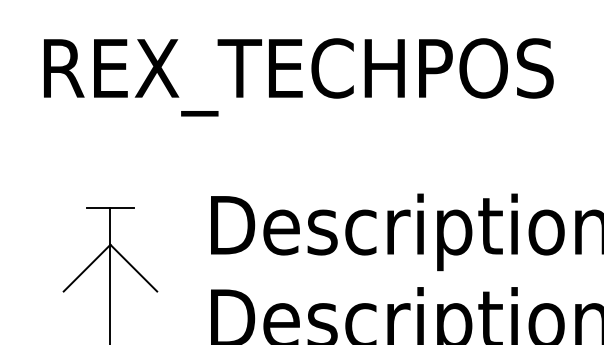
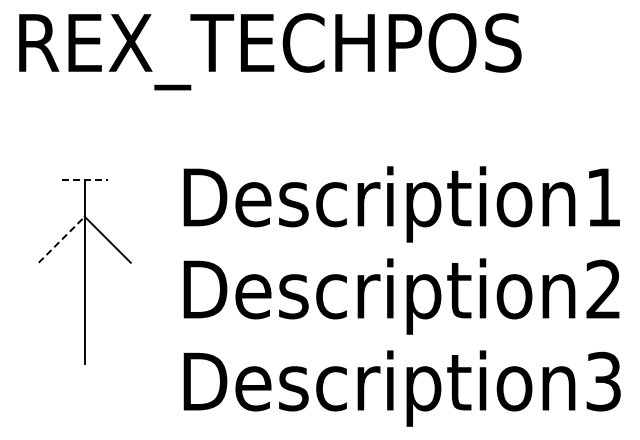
line: (111, 208) -> (85, 180), solid -> dashed
line: (86, 267) -> (61, 239), solid -> dashed

